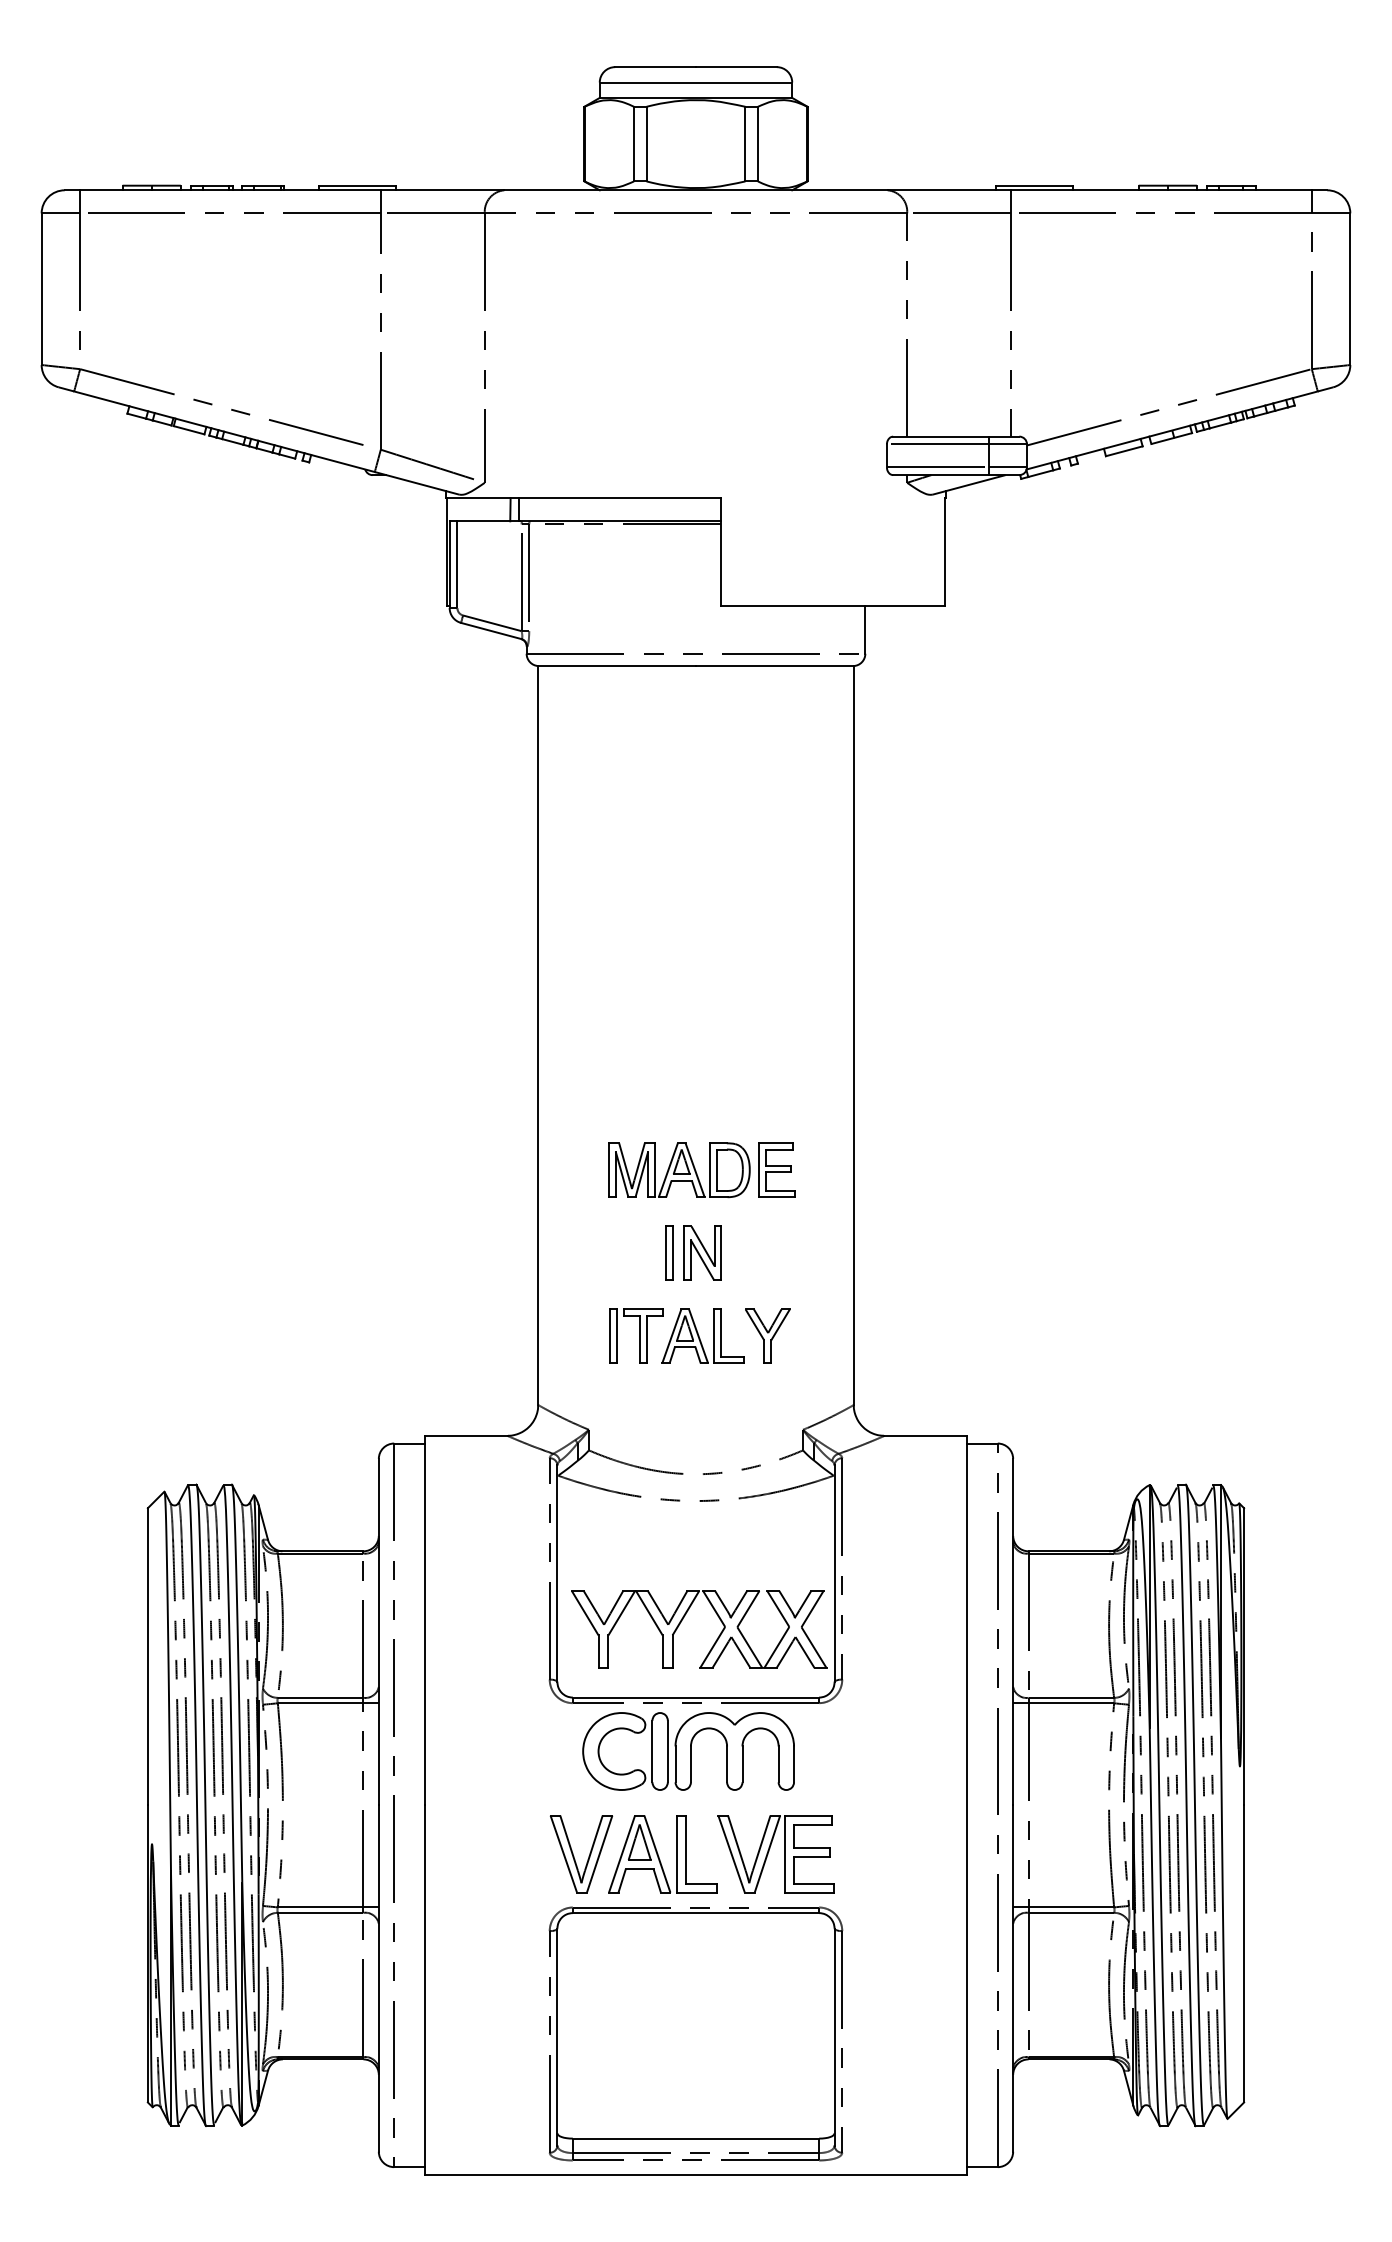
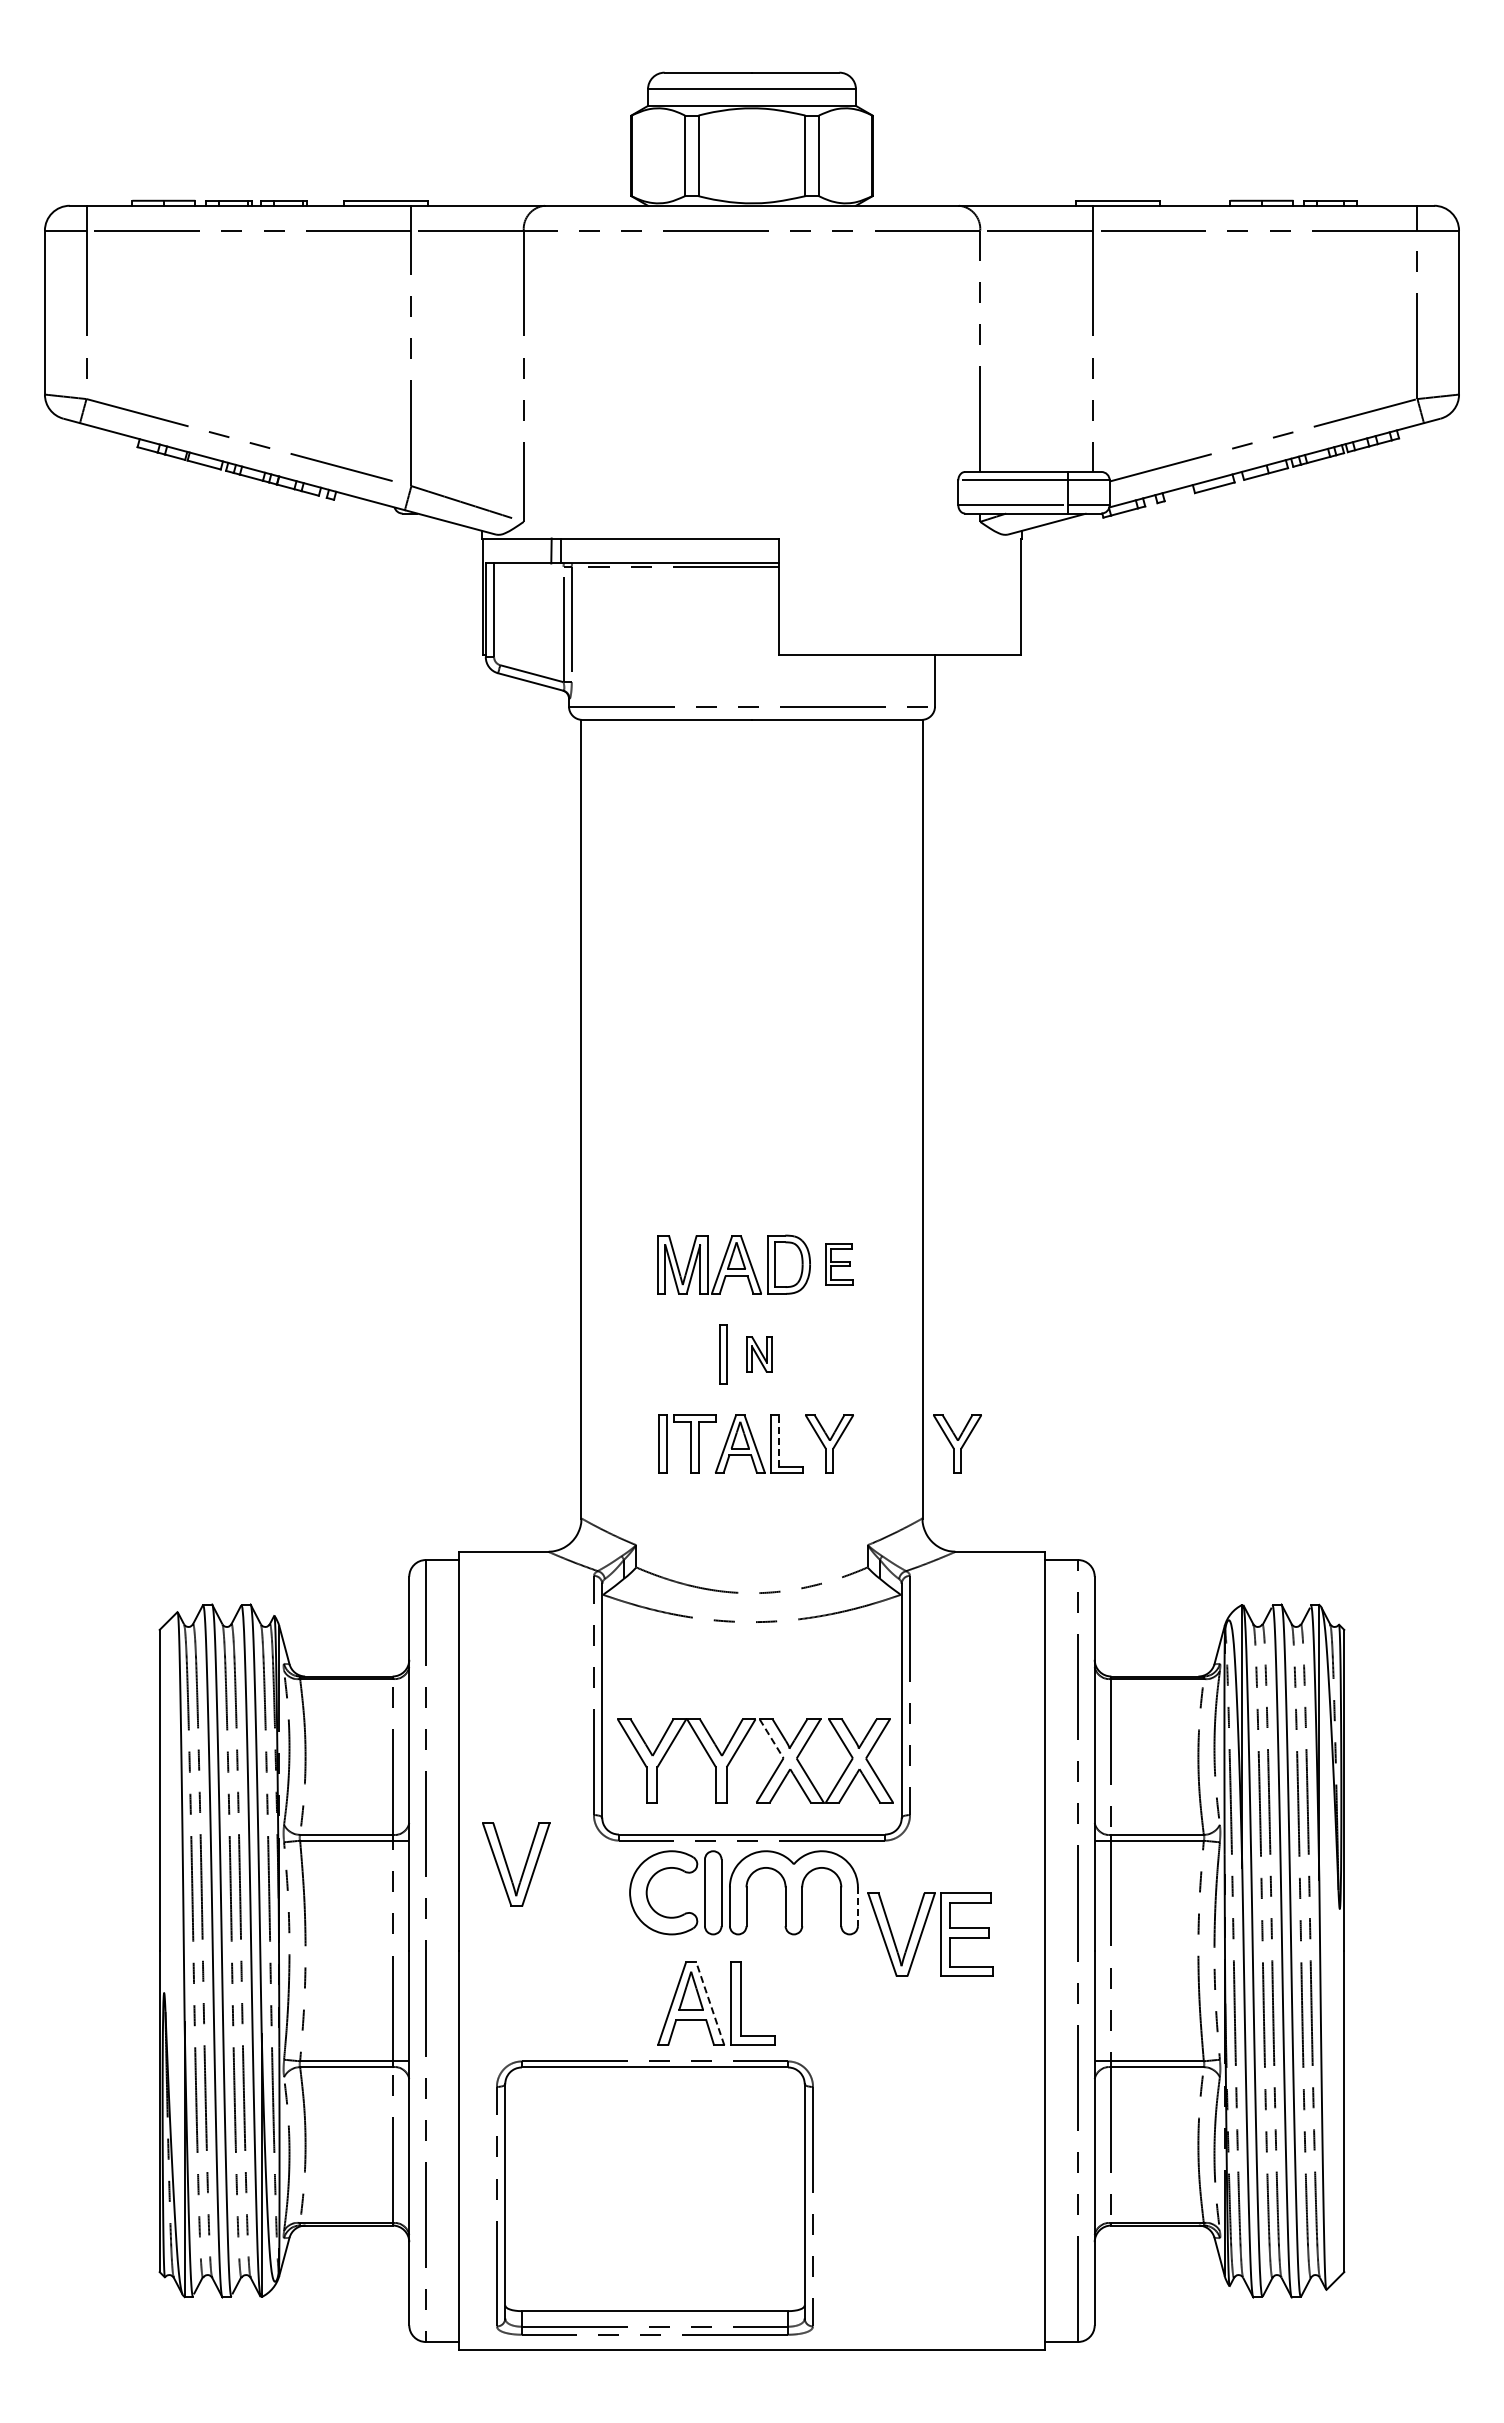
part: (776, 1170) -> (839, 1264), size x0.7
part: (702, 1253) -> (759, 1354), size x0.6
line: (720, 1332) -> (778, 1440), solid -> dashed
part: (886, 1335) -> (957, 1443), added
line: (714, 1609) -> (771, 1739), solid -> dashed
line: (793, 1765) -> (857, 1907), solid -> dashed
part: (769, 1851) -> (923, 1931), moved
line: (657, 1853) -> (710, 2003), solid -> dashed
part: (589, 1854) -> (524, 1865), moved
part: (695, 2033) -> (654, 2197), moved

